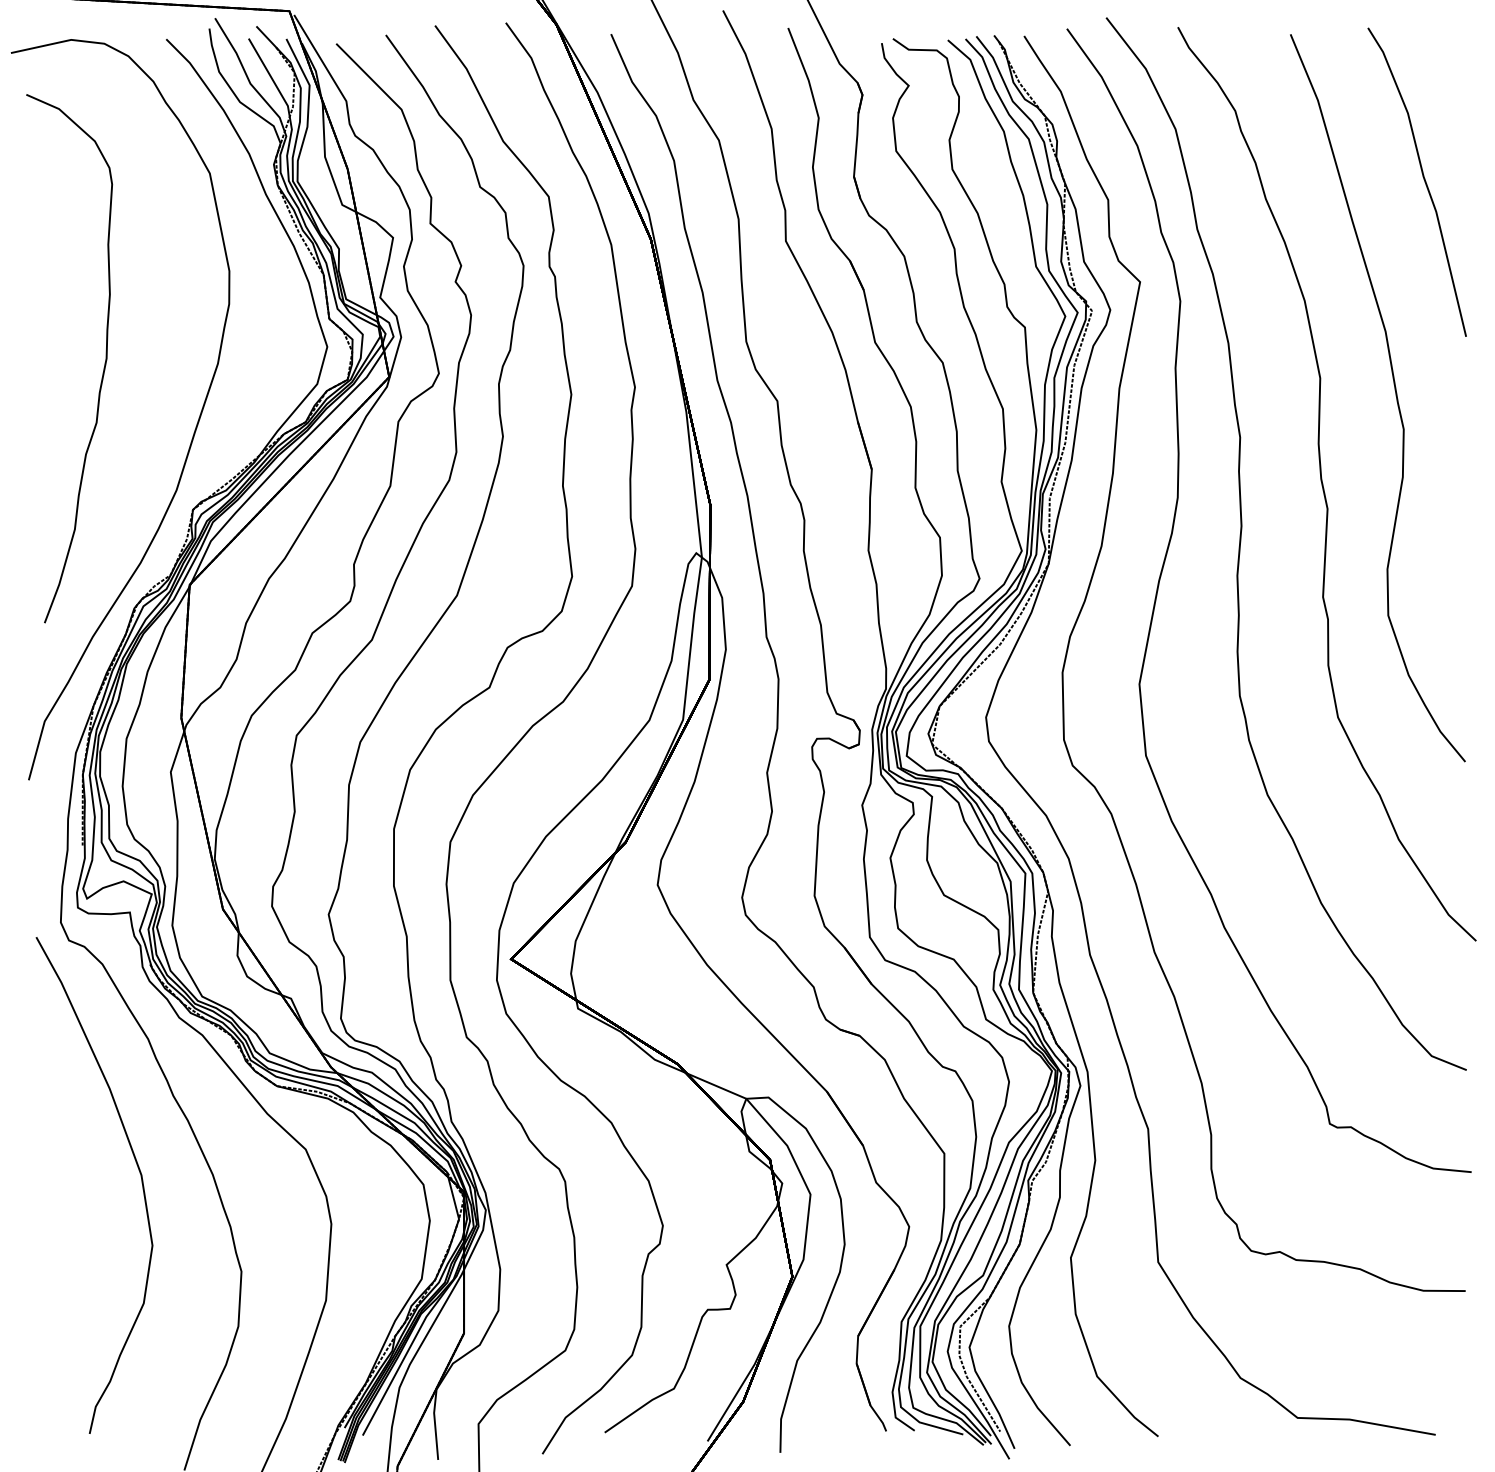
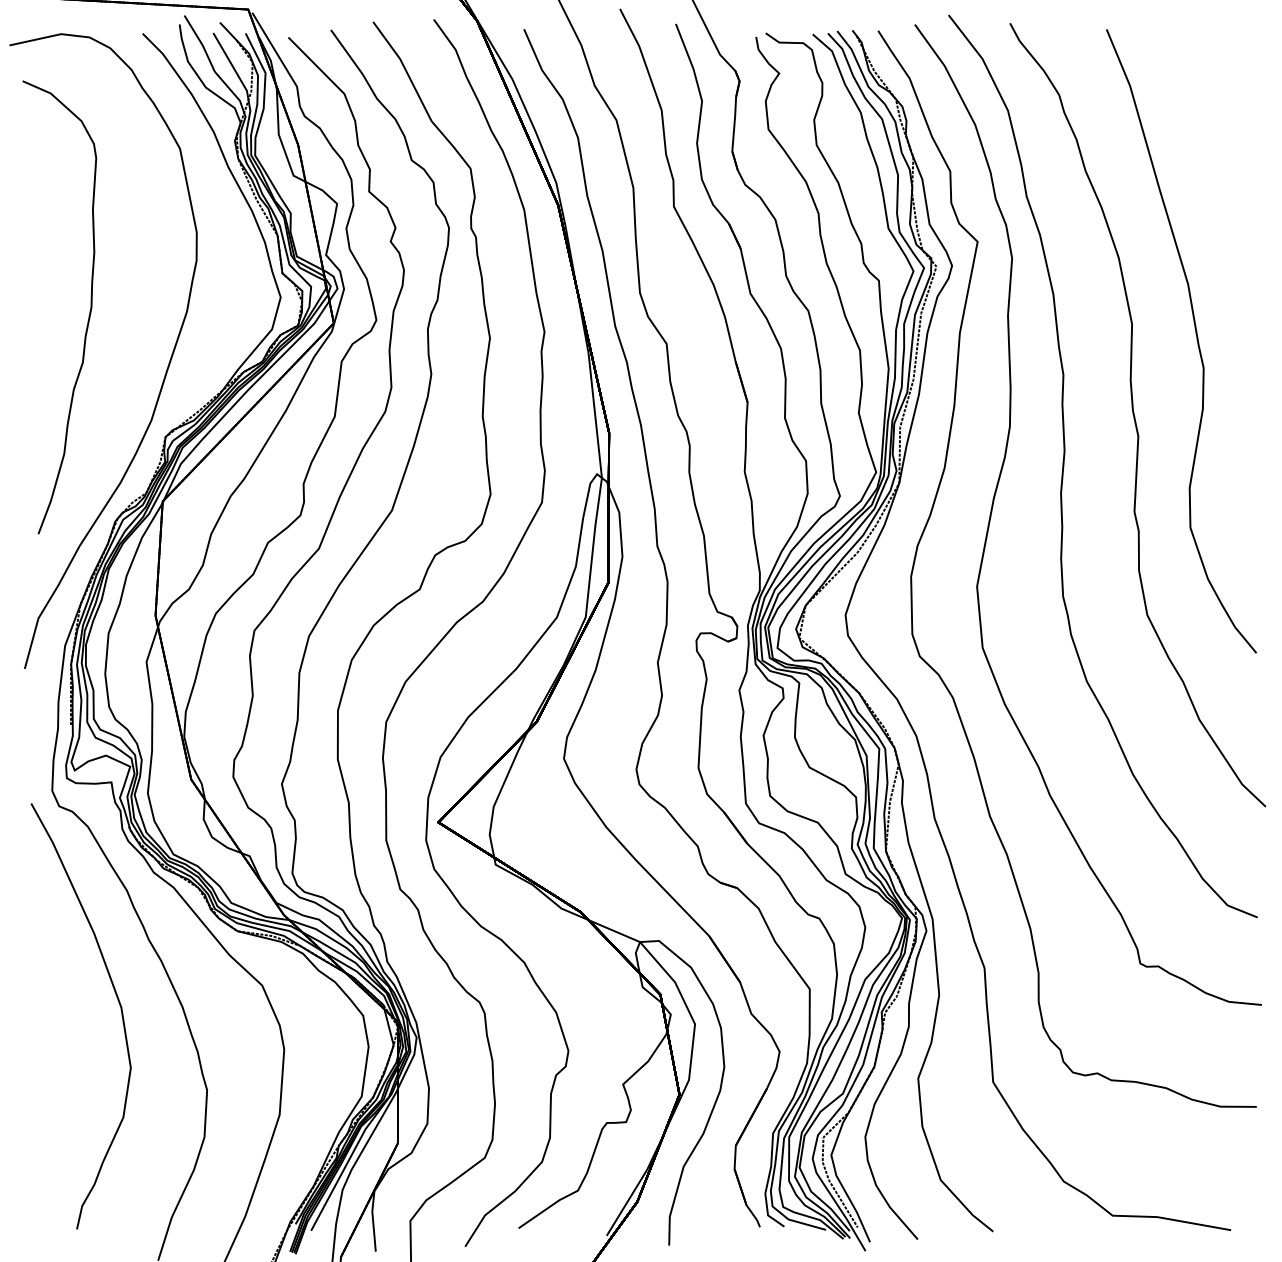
part: (1423, 180) -> (1220, 154), removed

